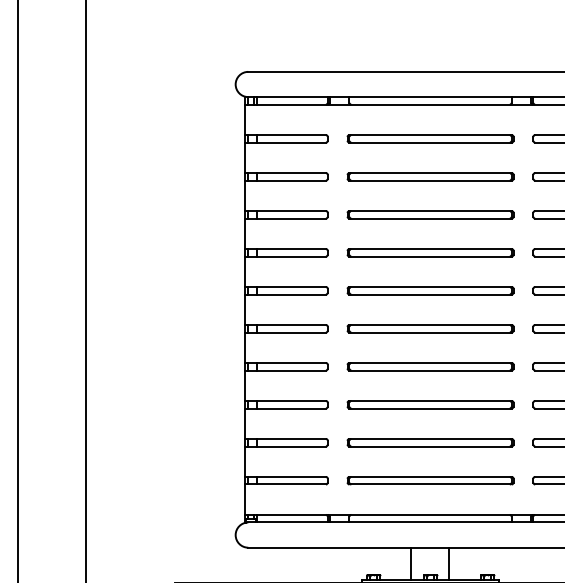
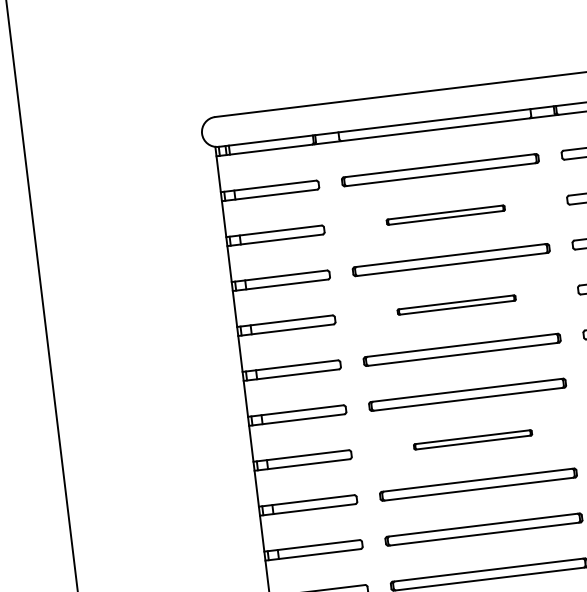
part: (430, 176) -> (445, 214), size x0.6
part: (430, 252) -> (456, 304), size x0.6
part: (430, 366) -> (472, 439), size x0.6

